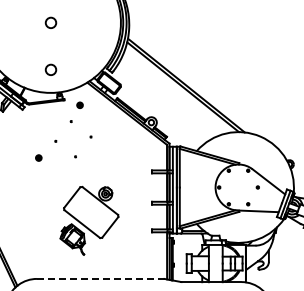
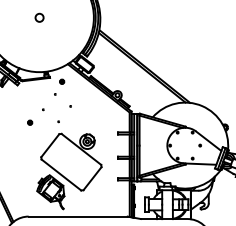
circle: (50, 69) -> (39, 53), removed
part: (89, 220) -> (69, 171), size x1.43
line: (100, 278) -> (78, 216), dashed -> solid

